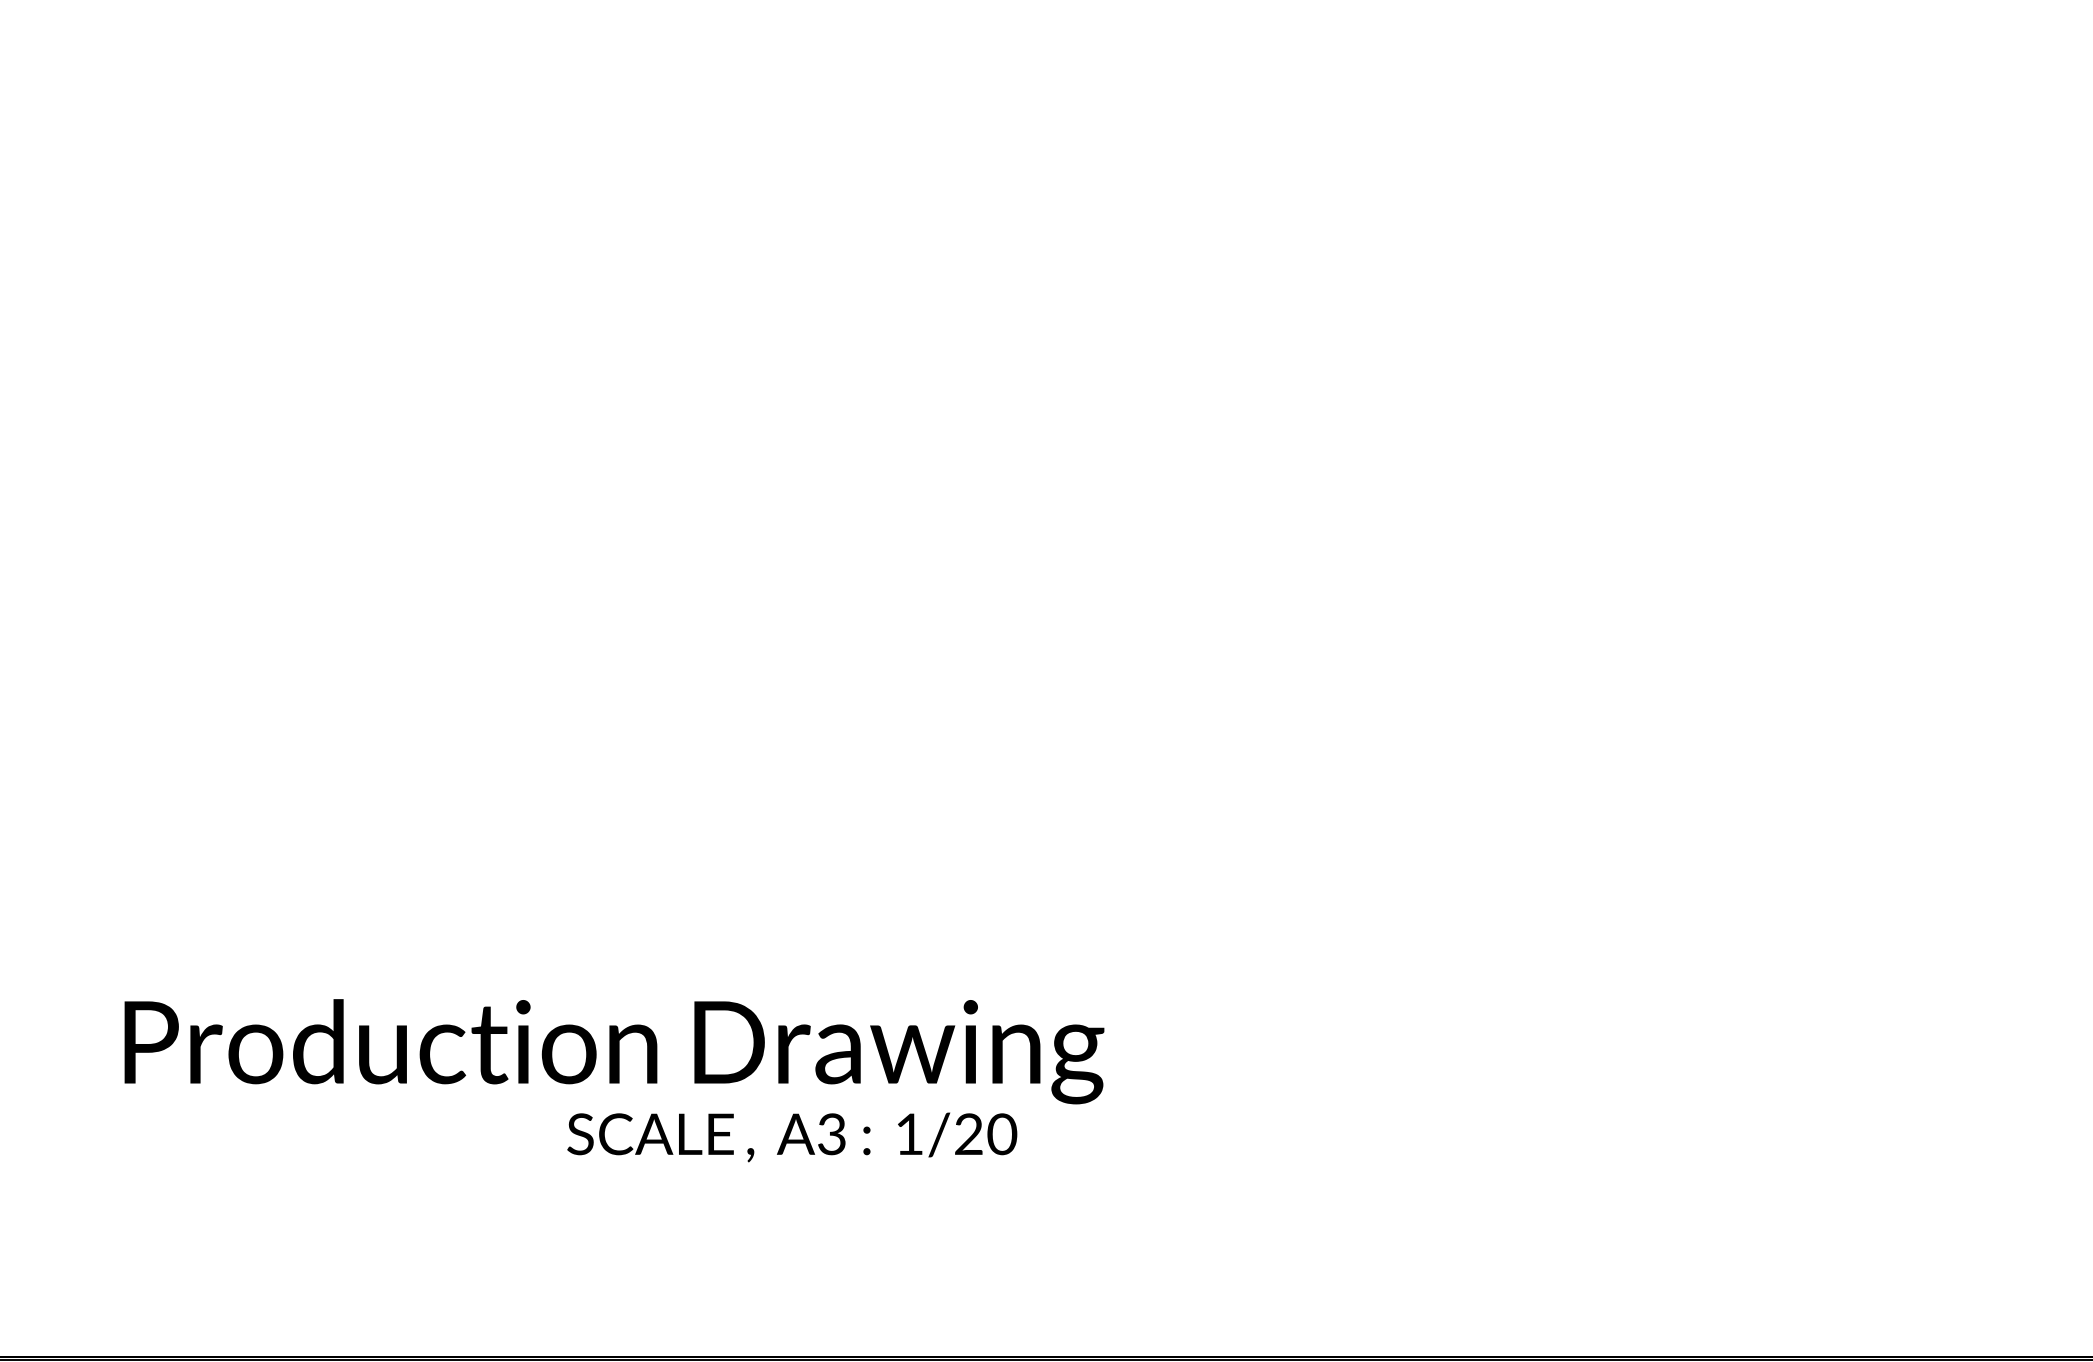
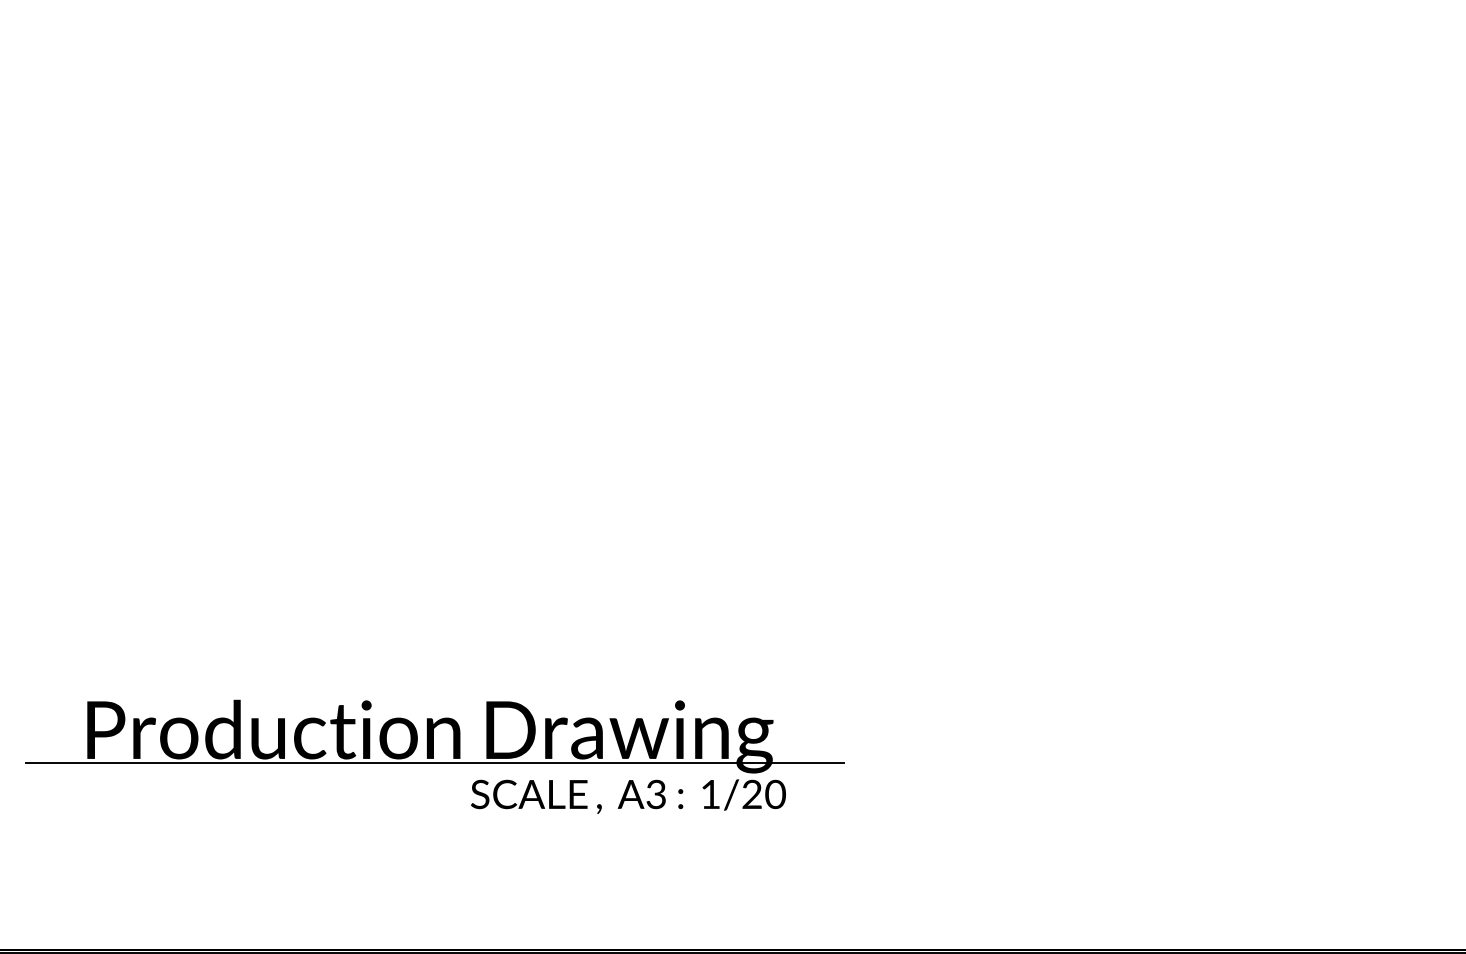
line: (620, 1088) -> (434, 762), added
text: (792, 1137) -> (628, 796), moved

